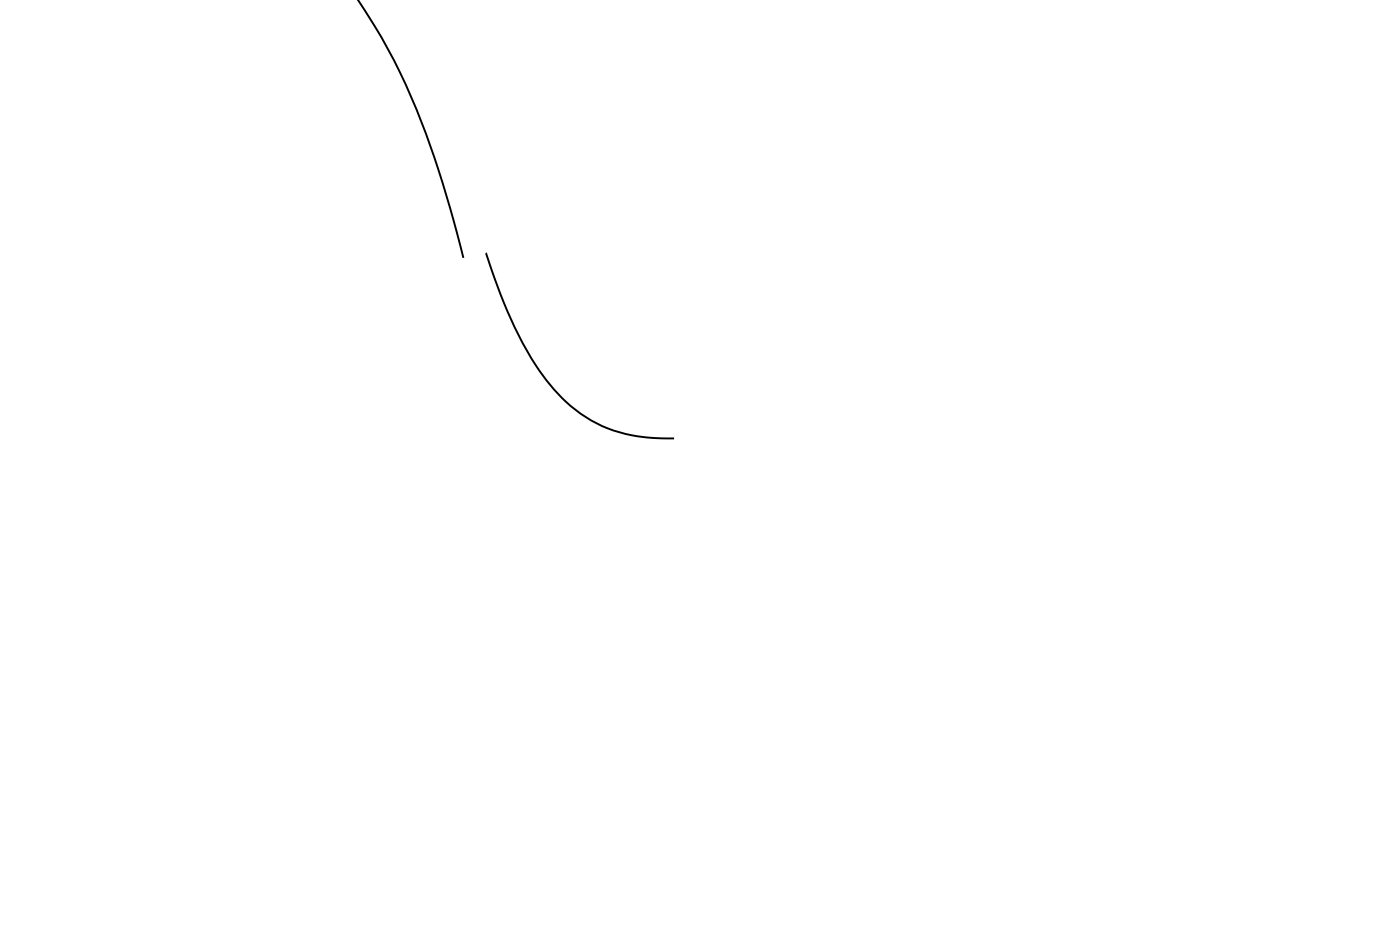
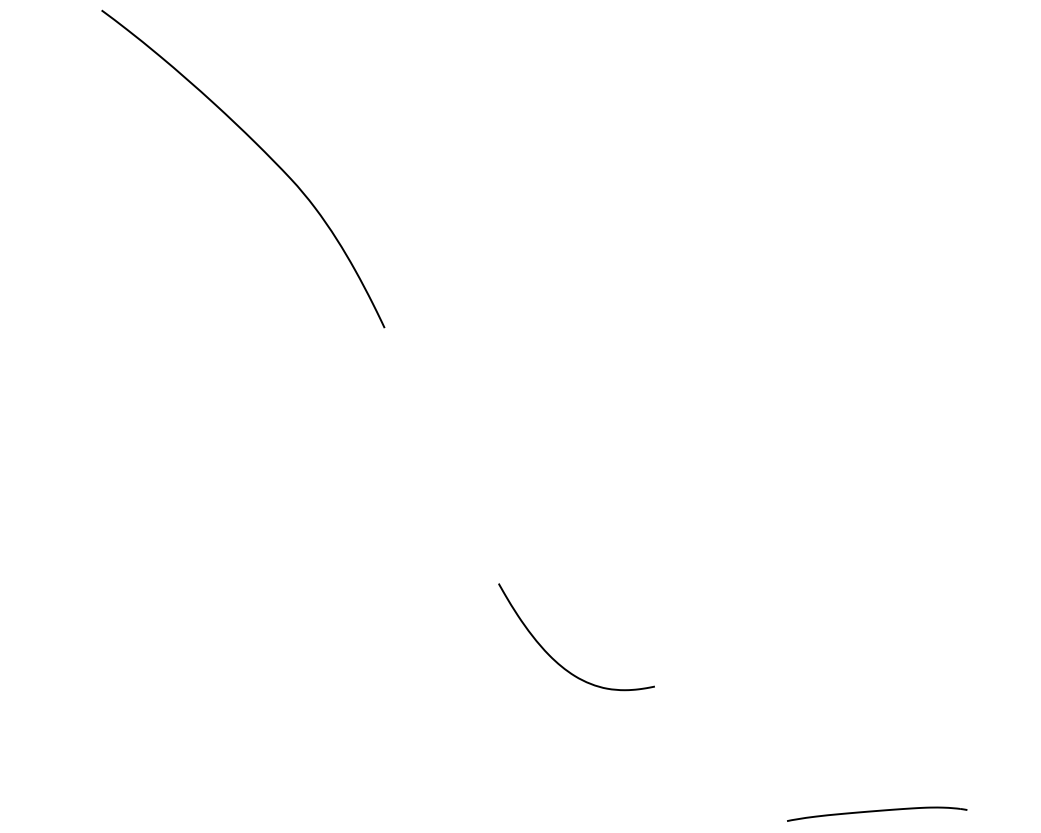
part: (543, 373) -> (555, 659), moved

